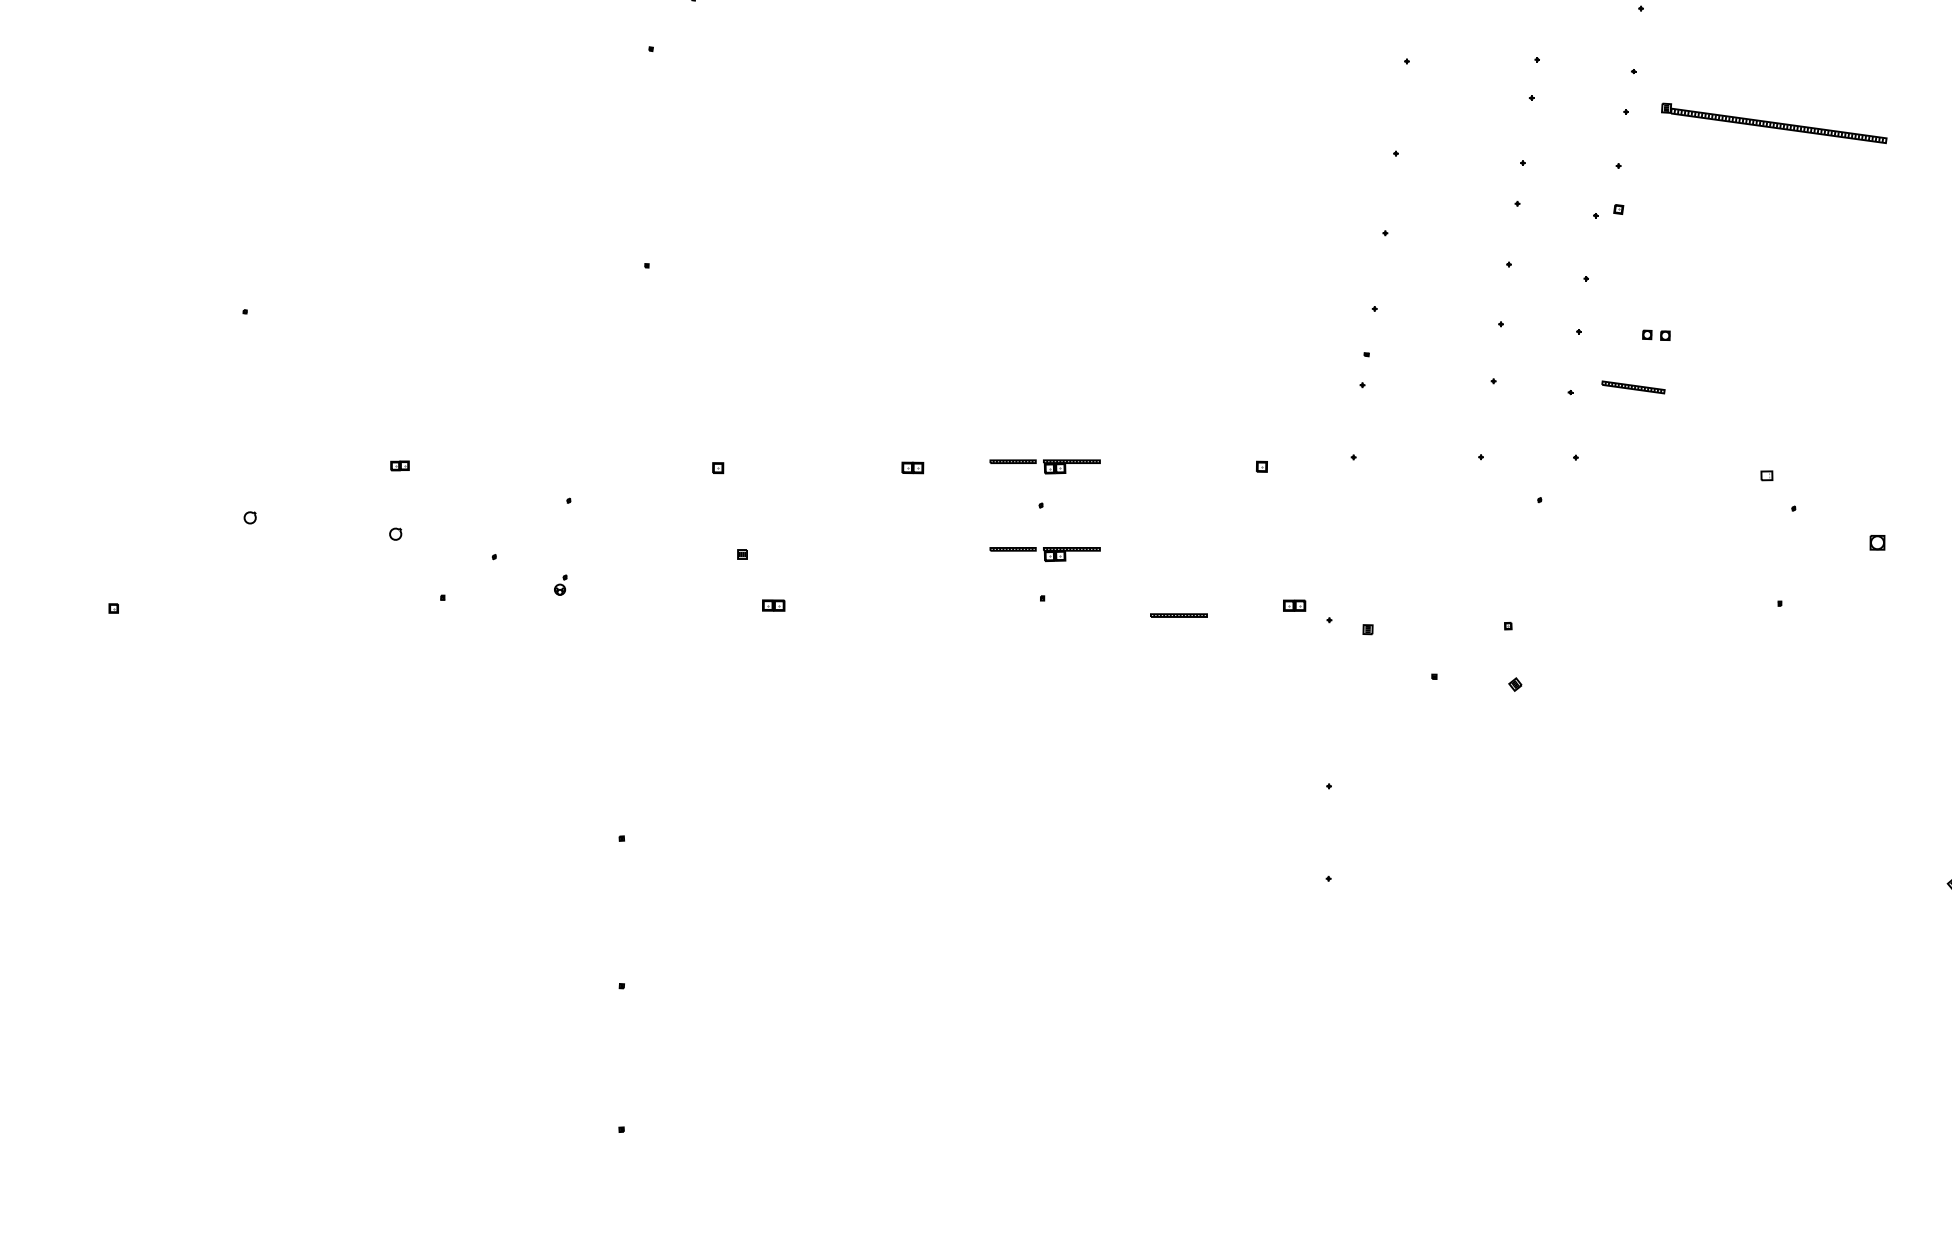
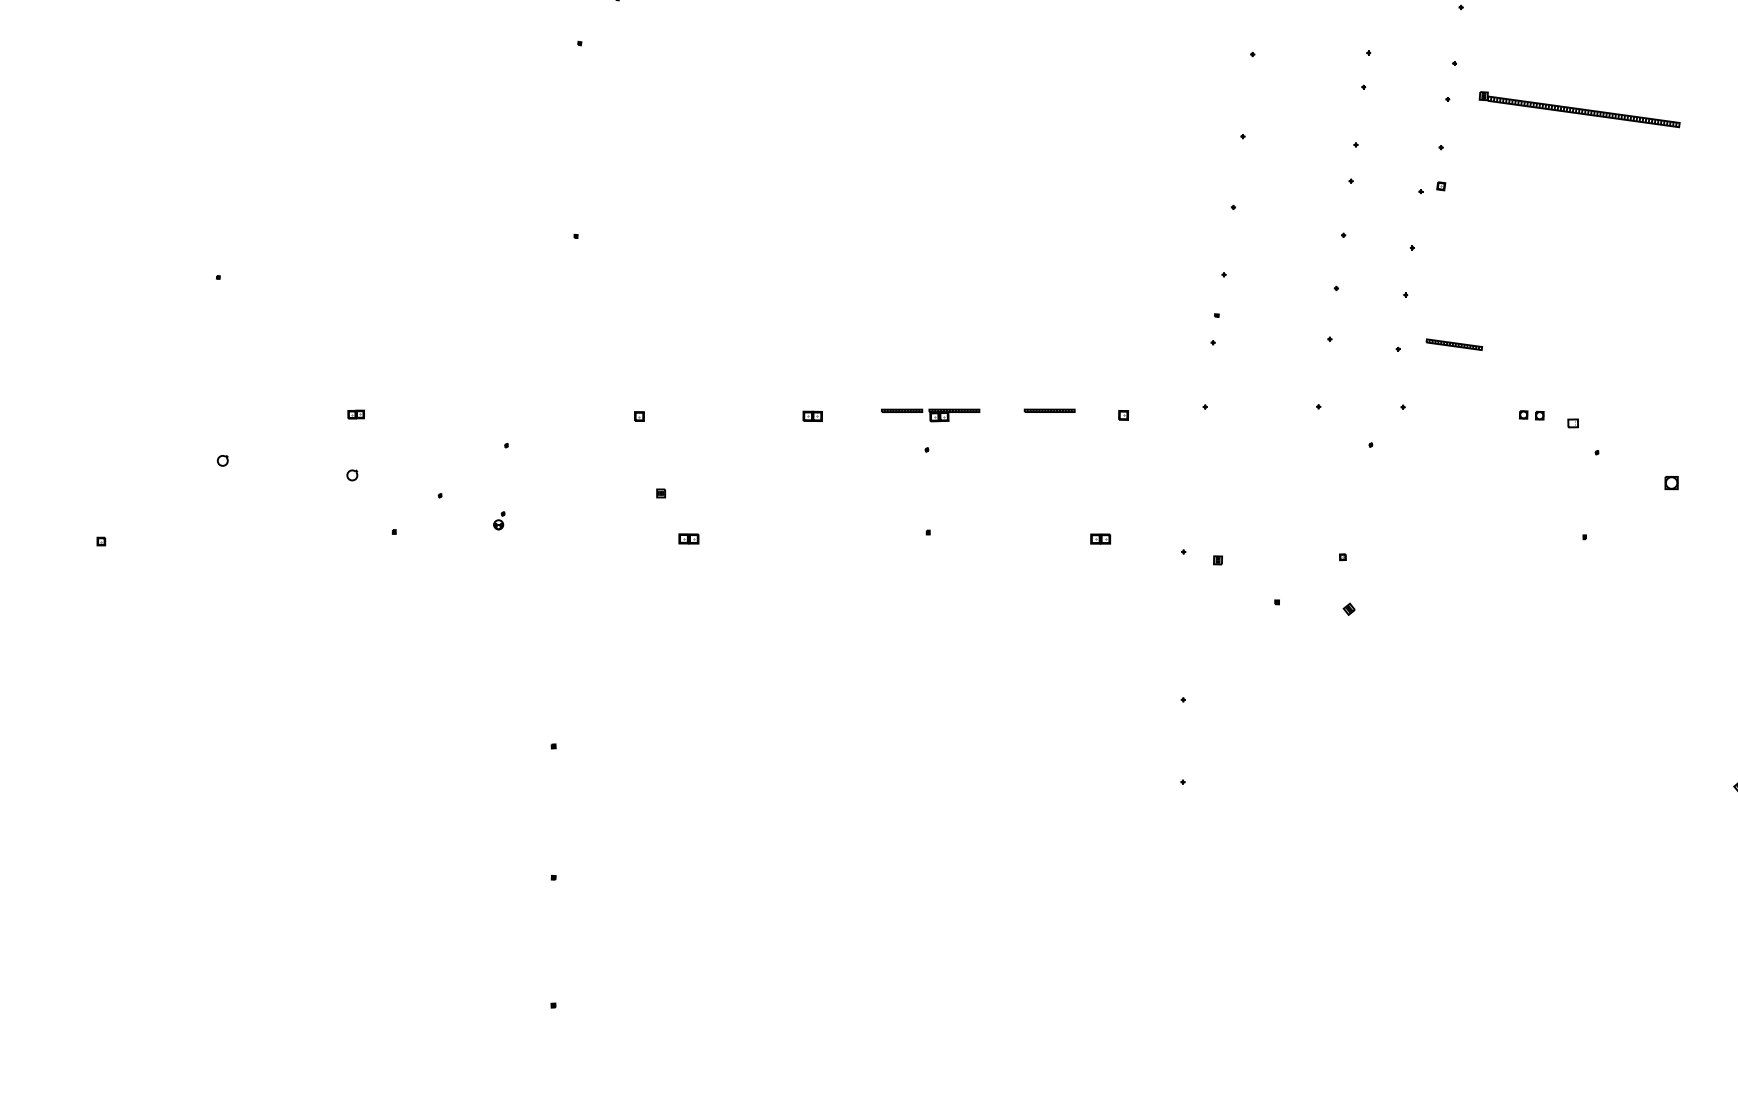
part: (1656, 335) -> (1531, 415), moved
part: (1045, 554) -> (930, 493), removed
part: (1294, 605) -> (1100, 538), moved
line: (1178, 615) -> (1049, 410), moved

